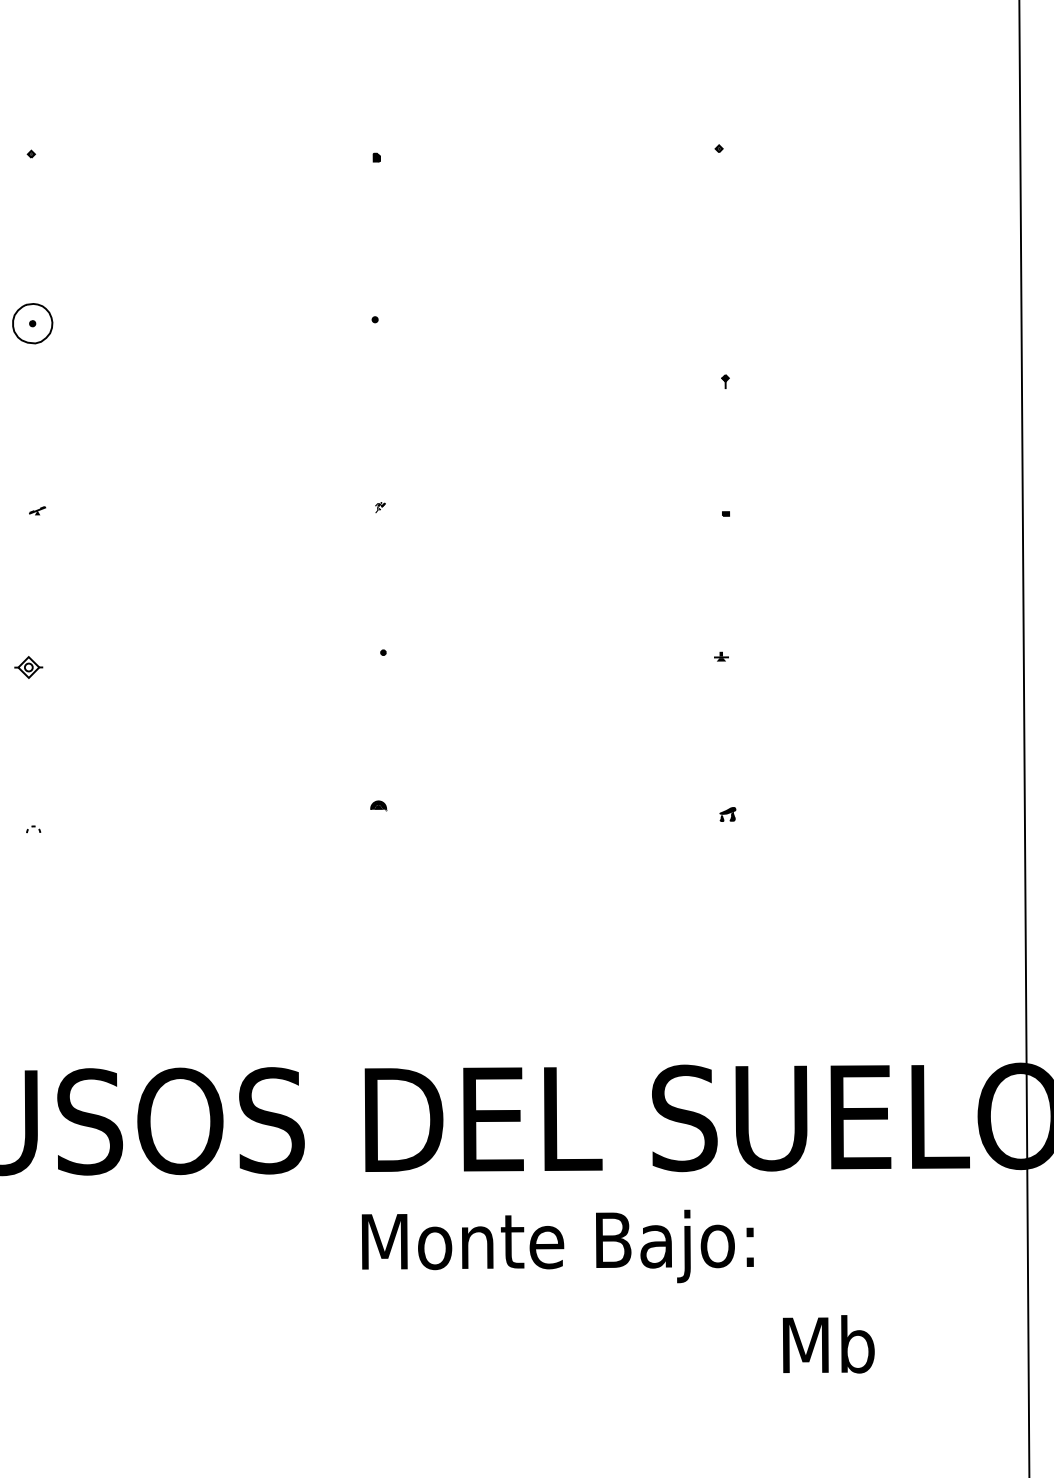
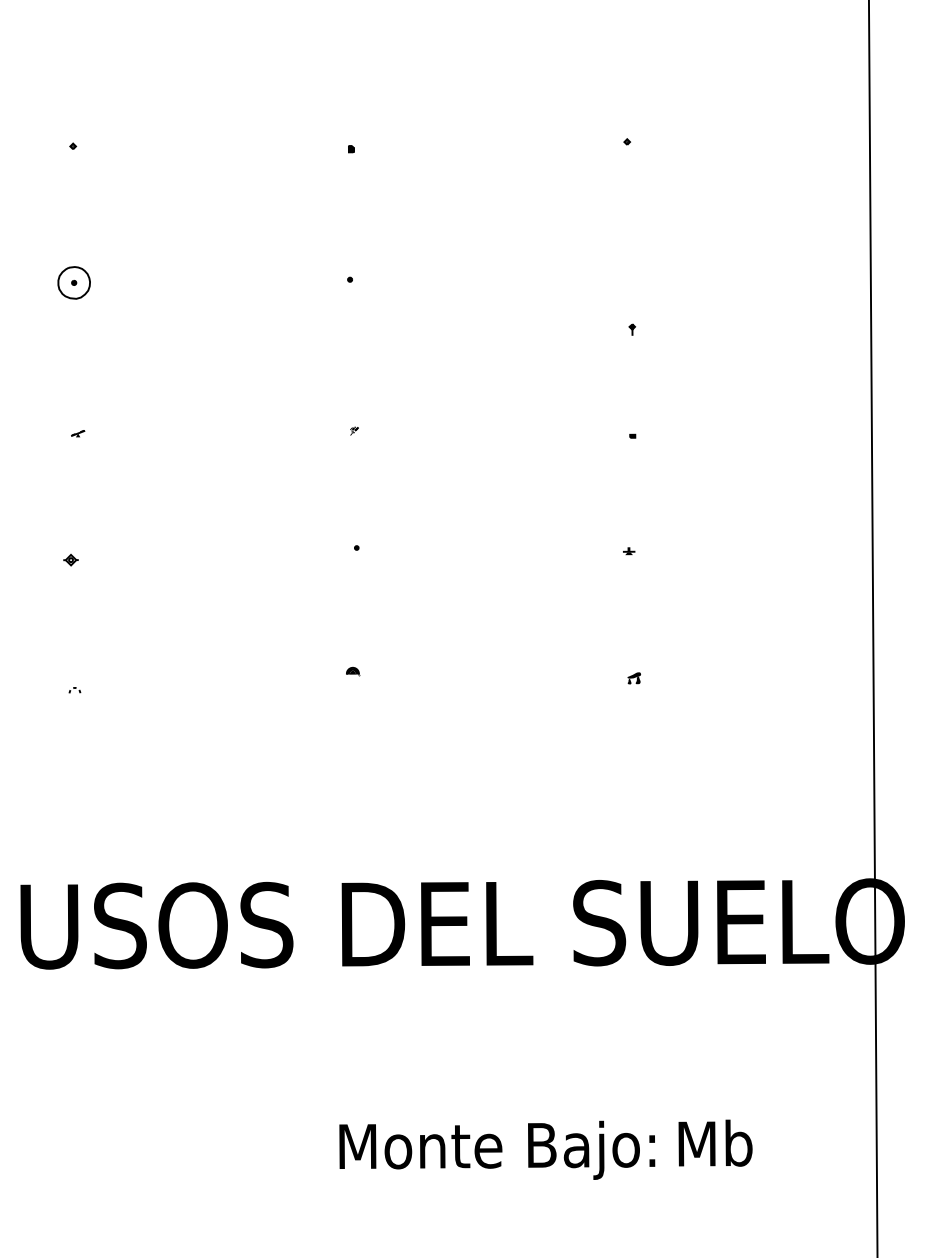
part: (28, 668) -> (70, 560), size x0.62
text: (558, 1245) -> (497, 1149), moved
text: (828, 1343) -> (715, 1142), moved

